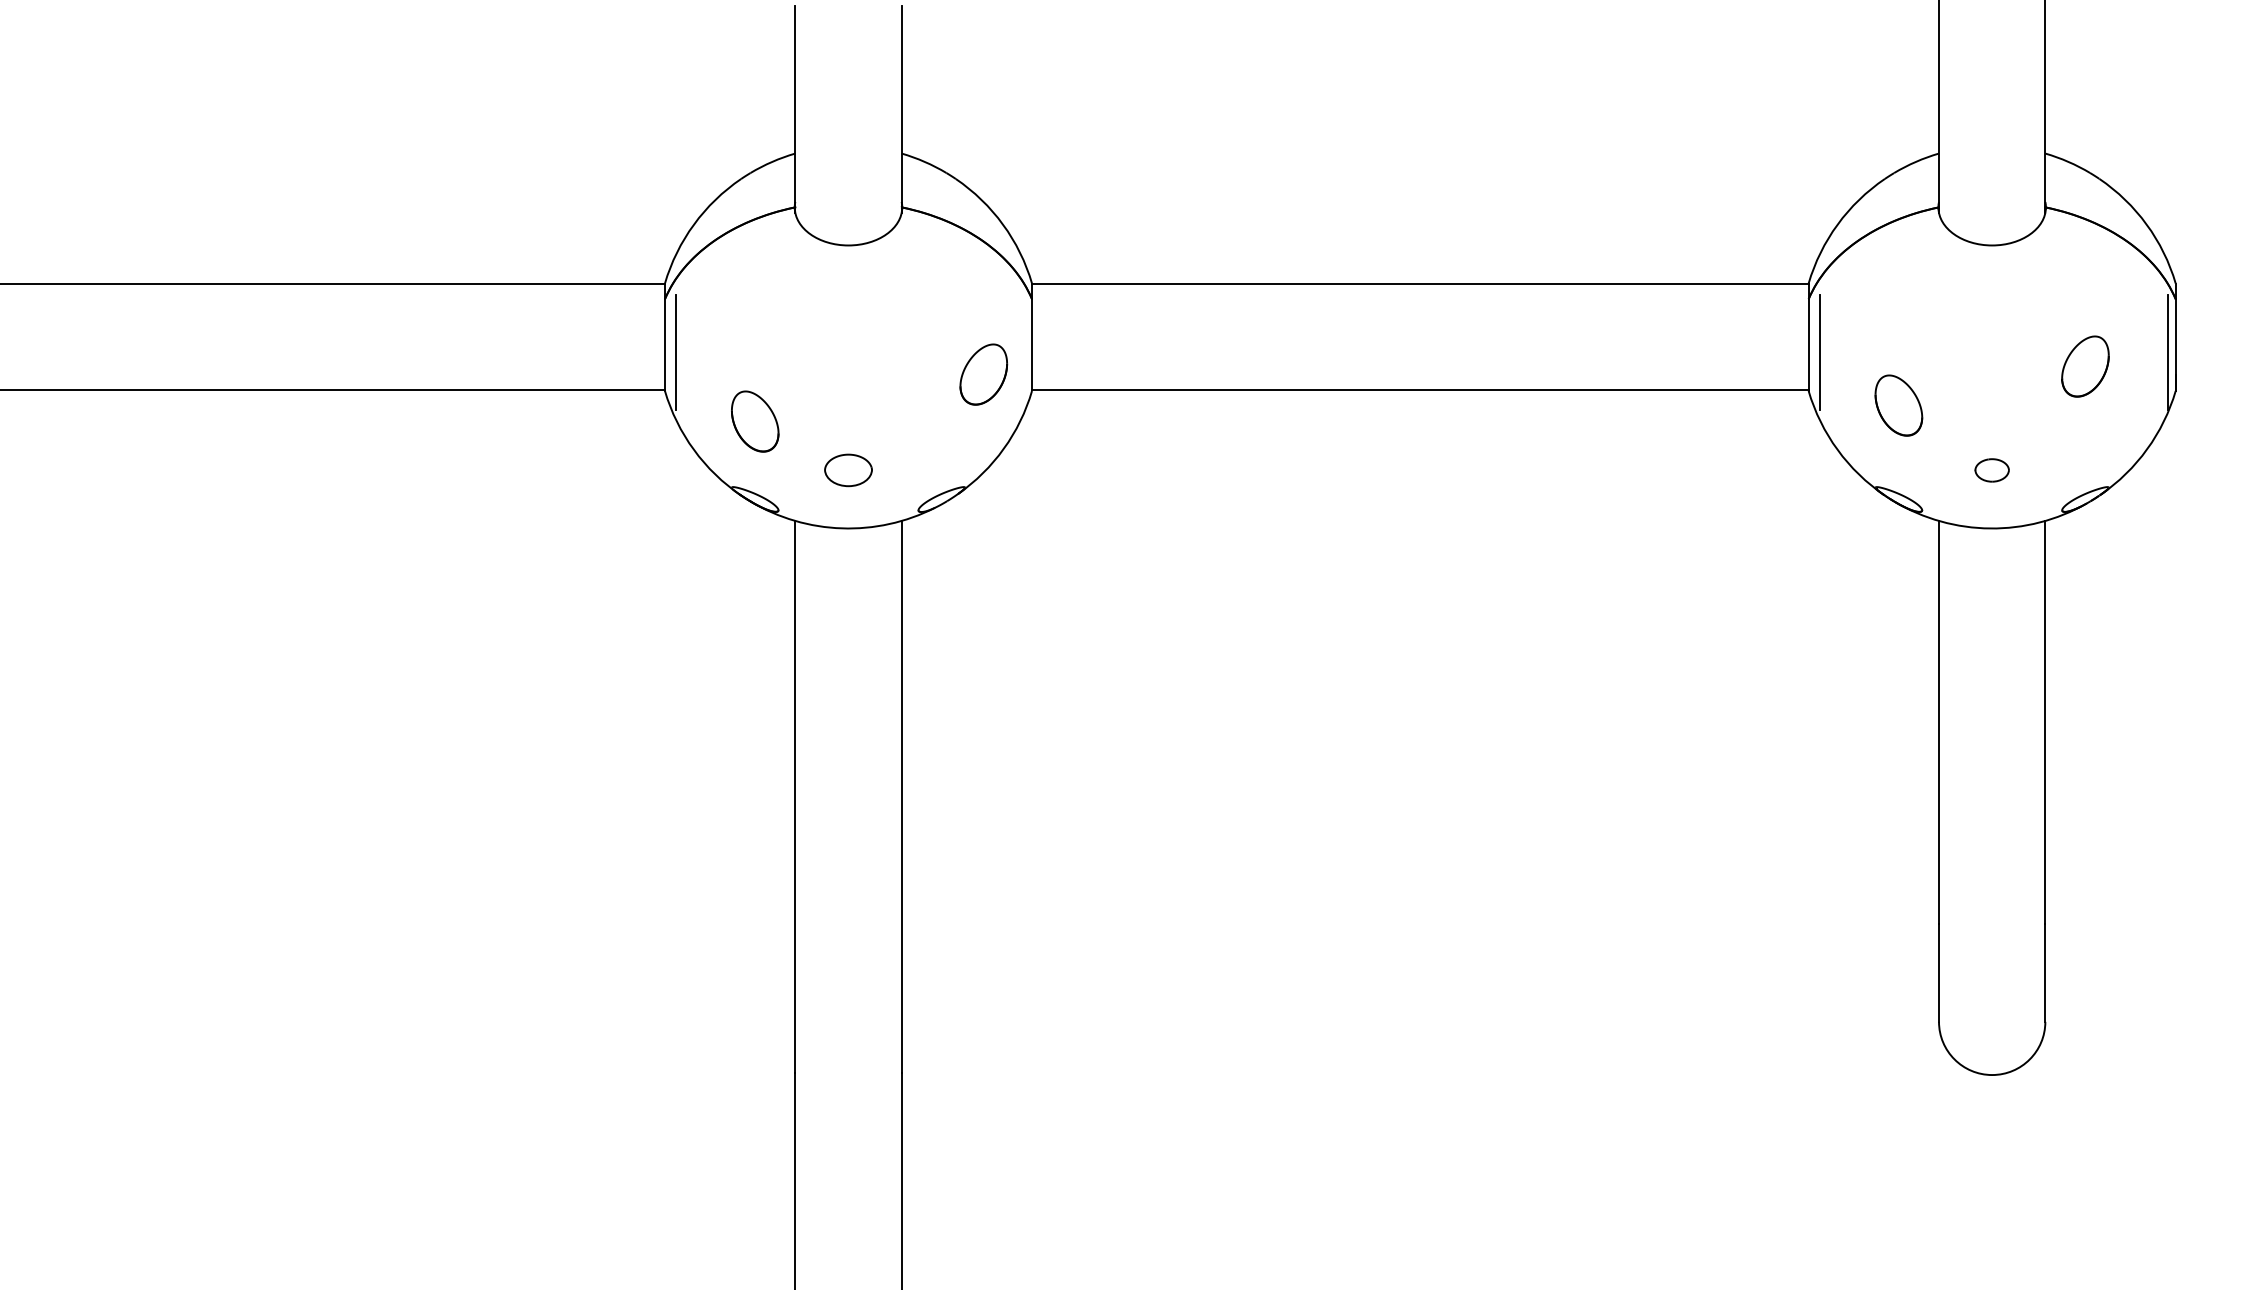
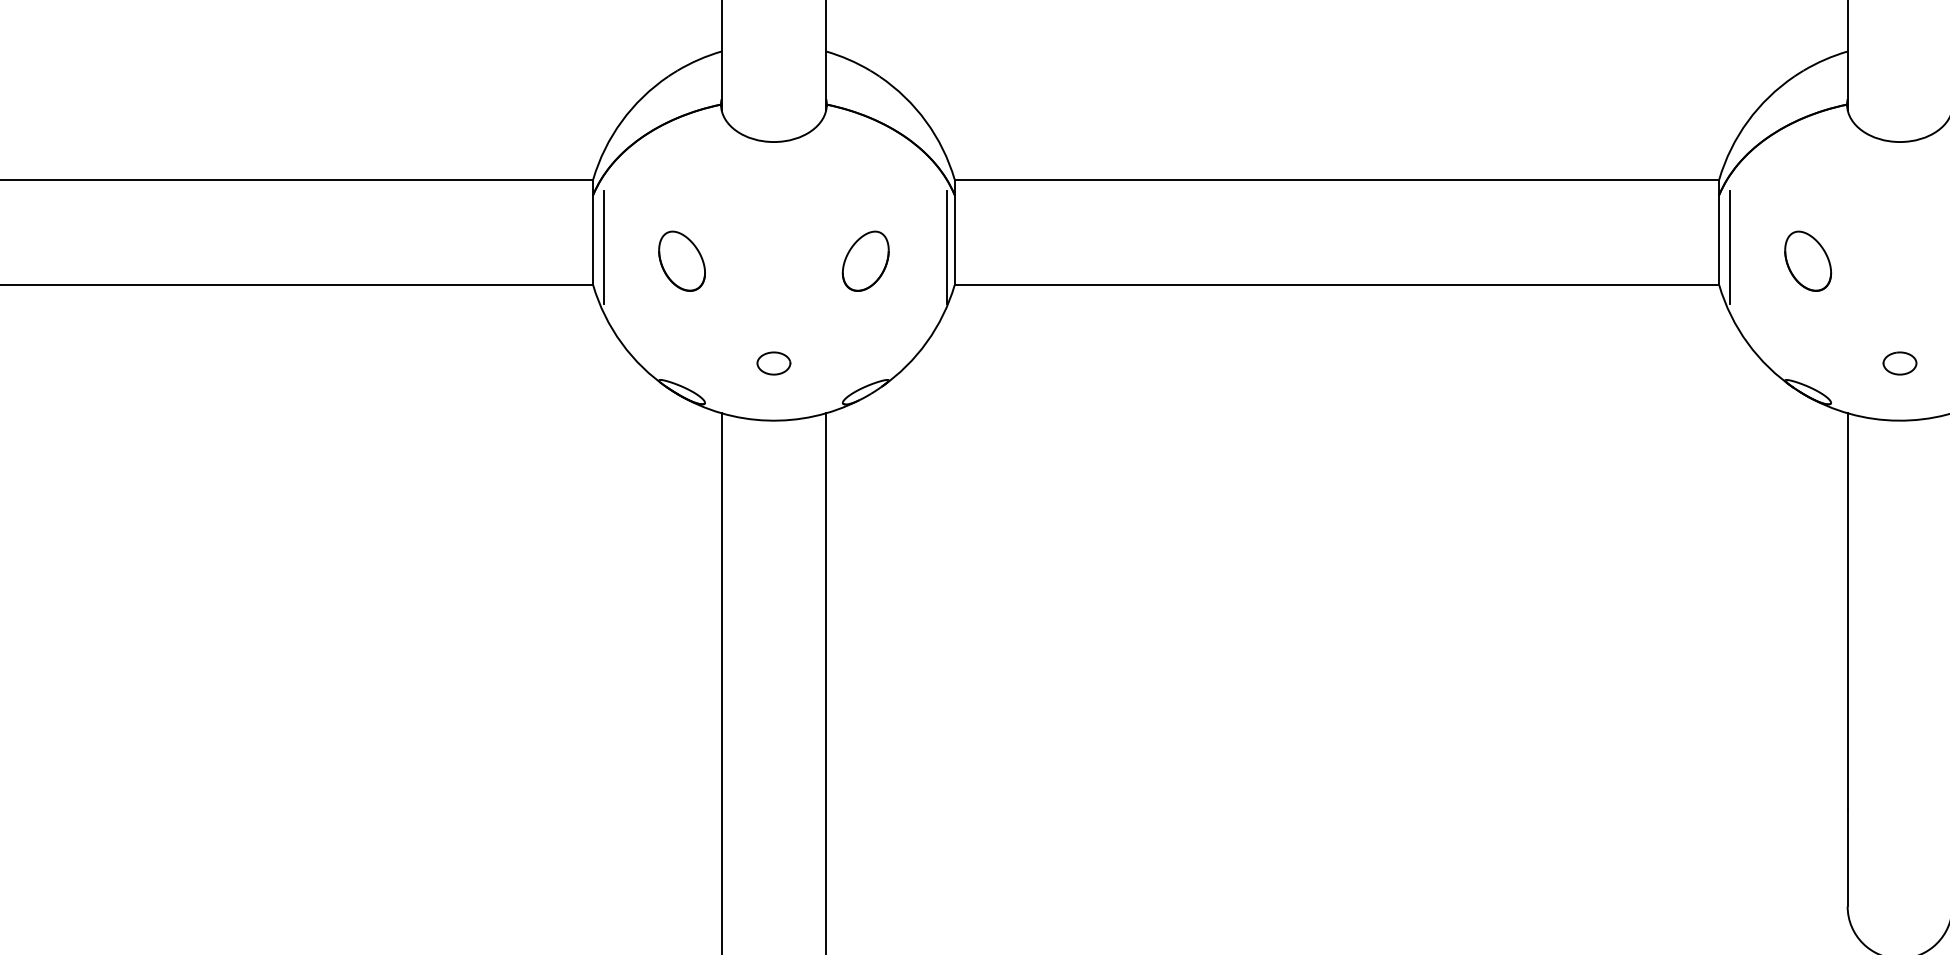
line: (1024, 352) -> (947, 247), added
part: (983, 374) -> (865, 261), moved
part: (1898, 405) -> (1807, 261), moved
part: (755, 421) -> (682, 261), moved
part: (848, 470) -> (773, 363), size x0.71

